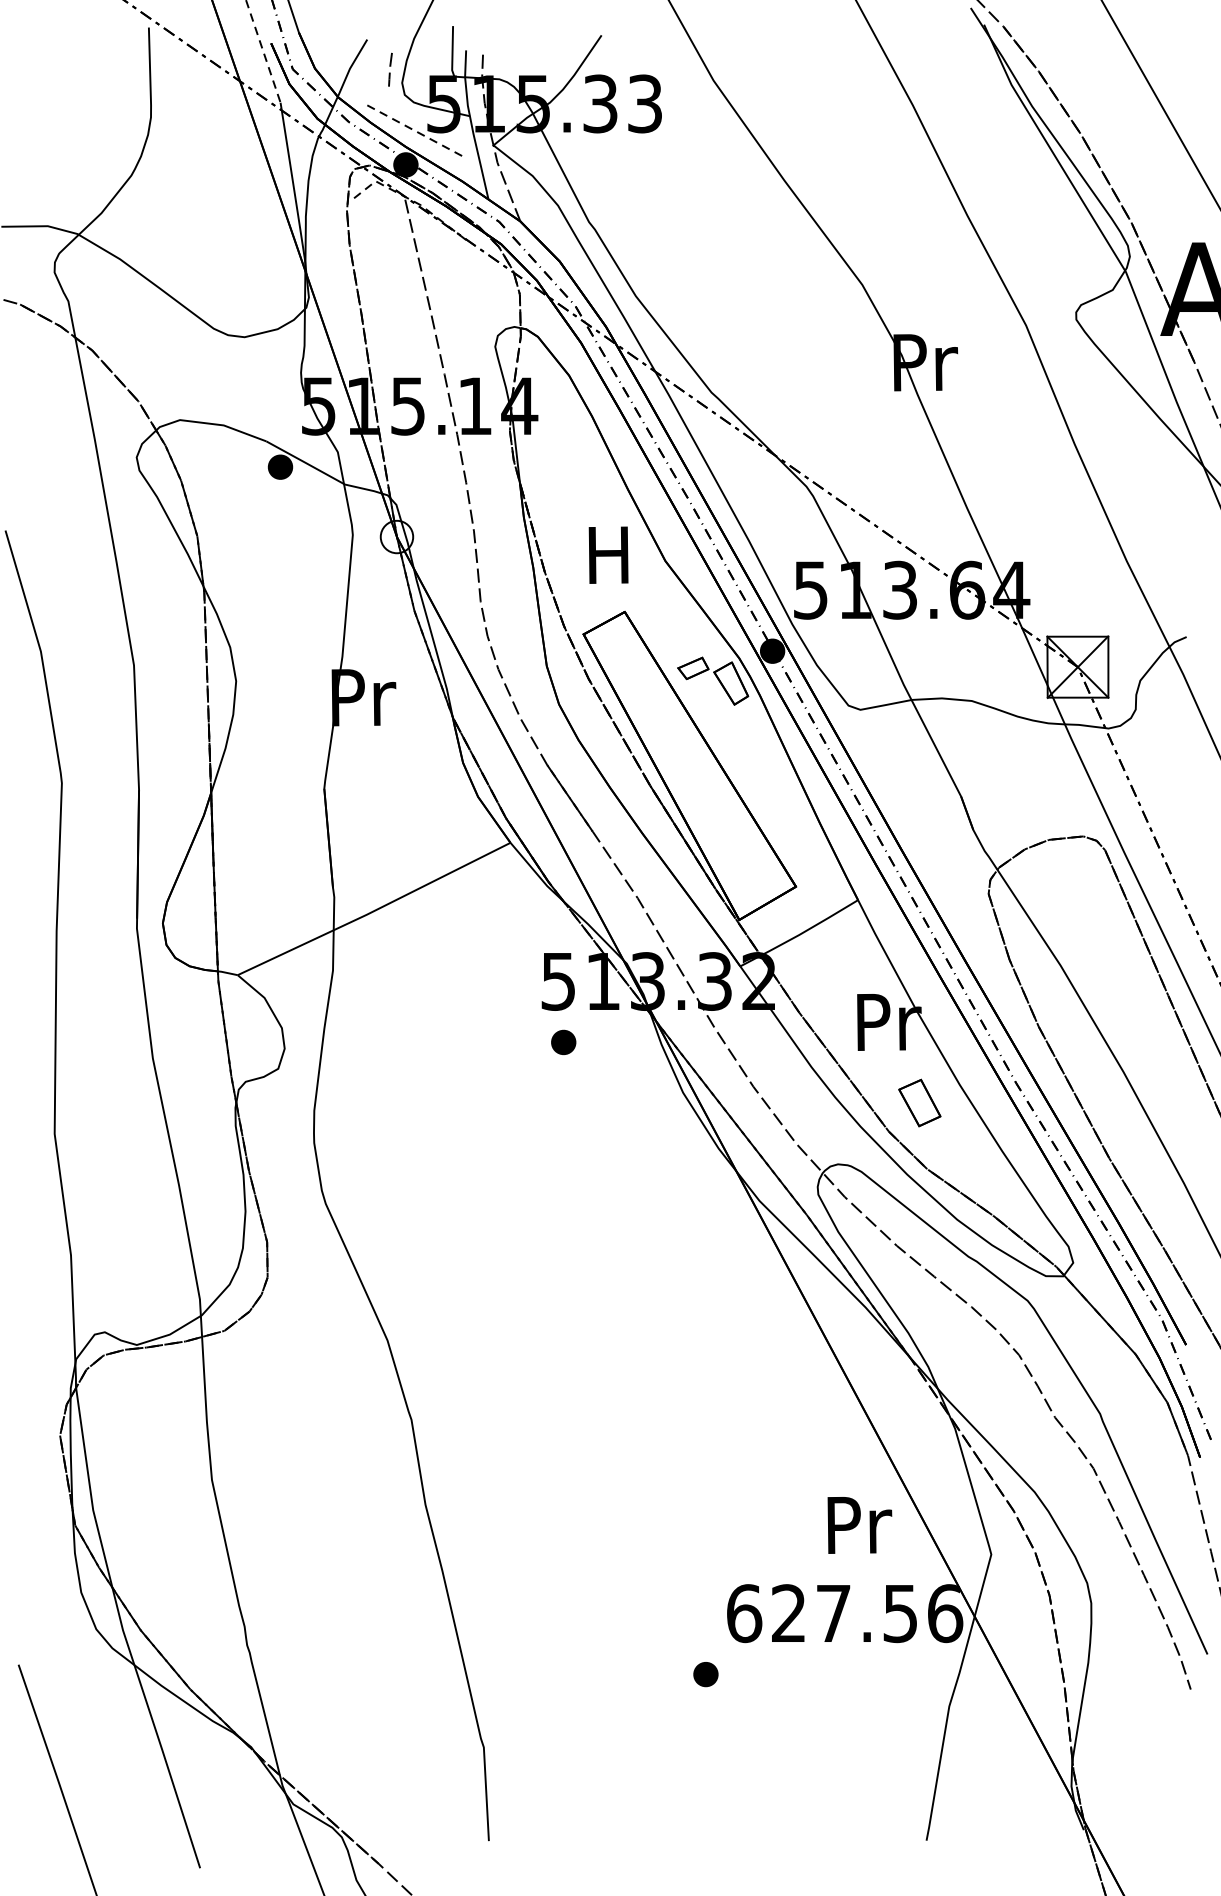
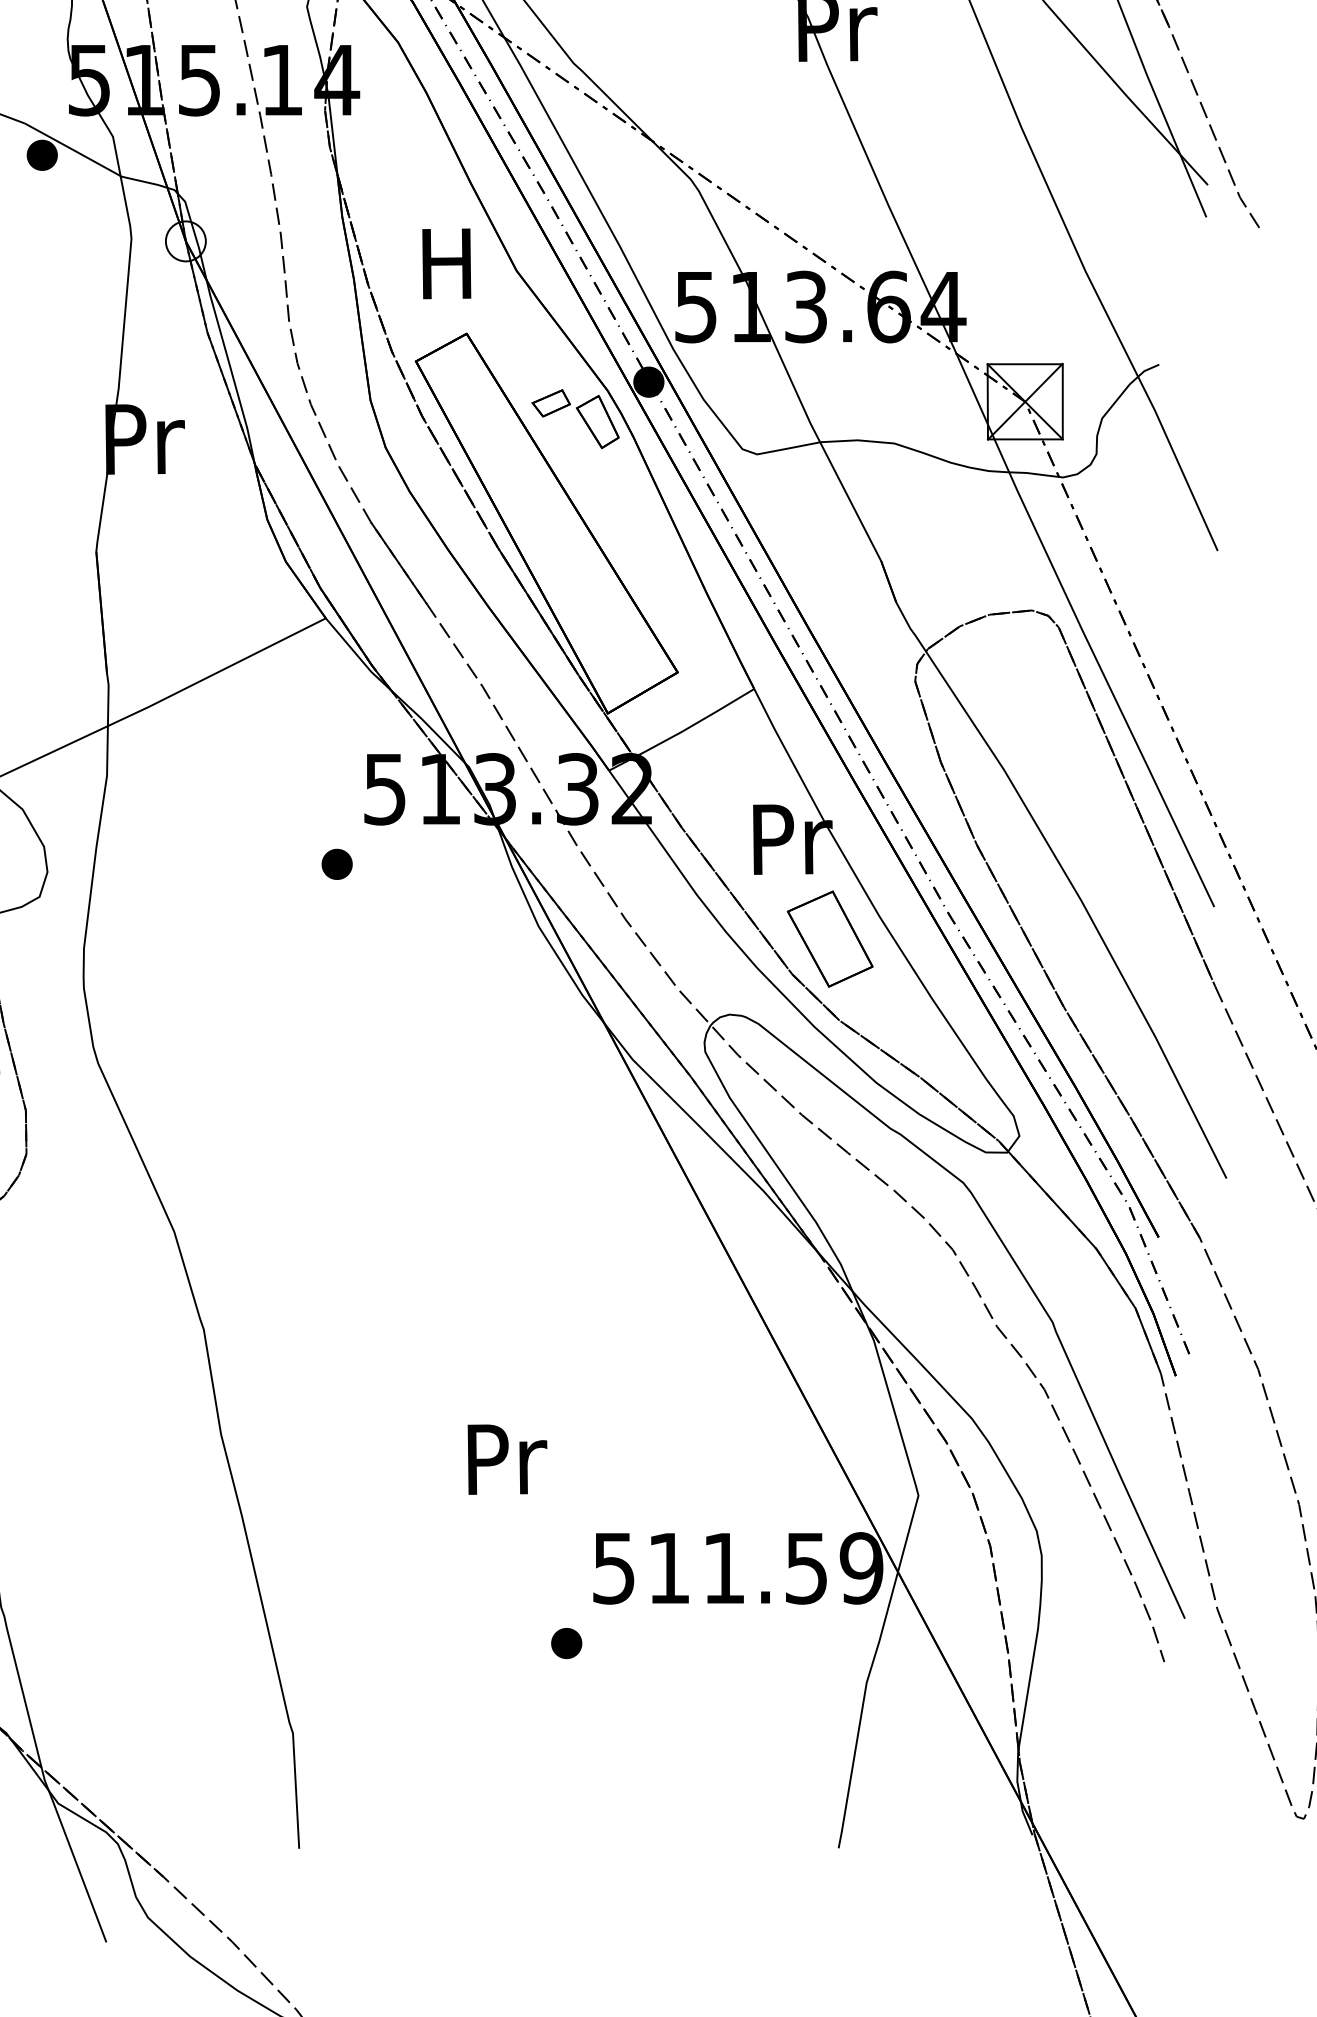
part: (563, 1041) -> (336, 863), moved
part: (919, 1102) -> (829, 938), size x1.67
text: (859, 1525) -> (507, 1459), moved
text: (845, 1613) -> (738, 1568), 627.56 -> 511.59

